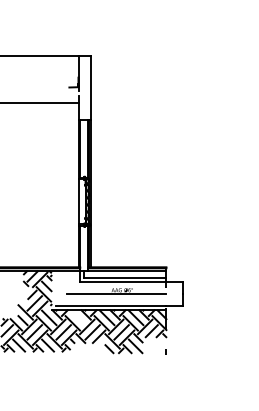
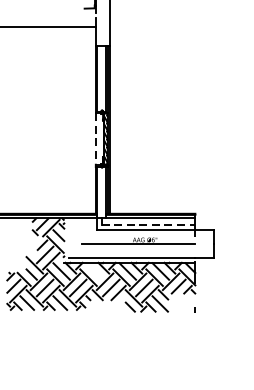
line: (79, 201) -> (96, 138), solid -> dashed
line: (125, 277) -> (148, 225), solid -> dashed

